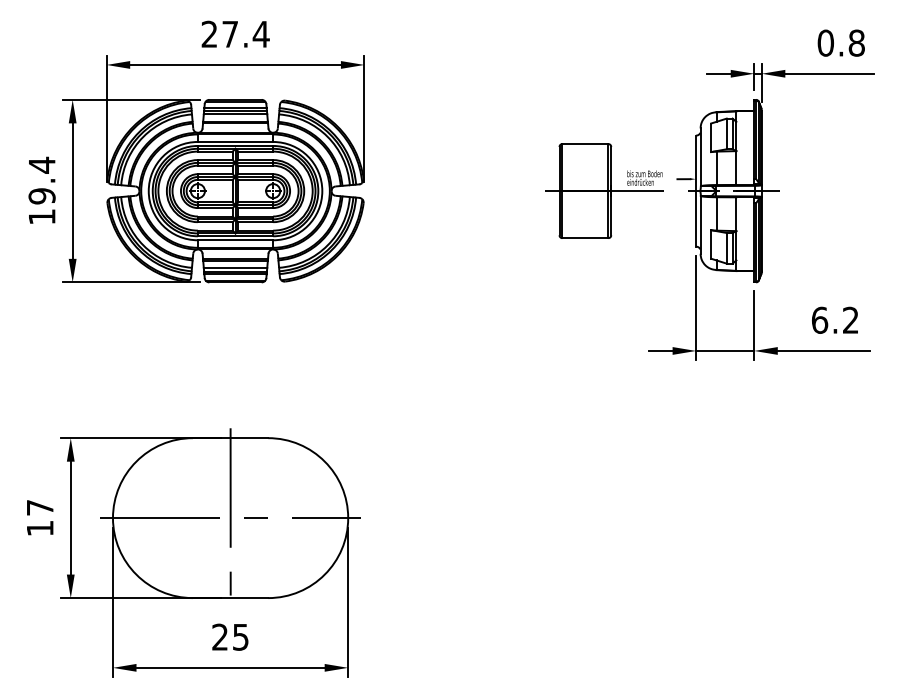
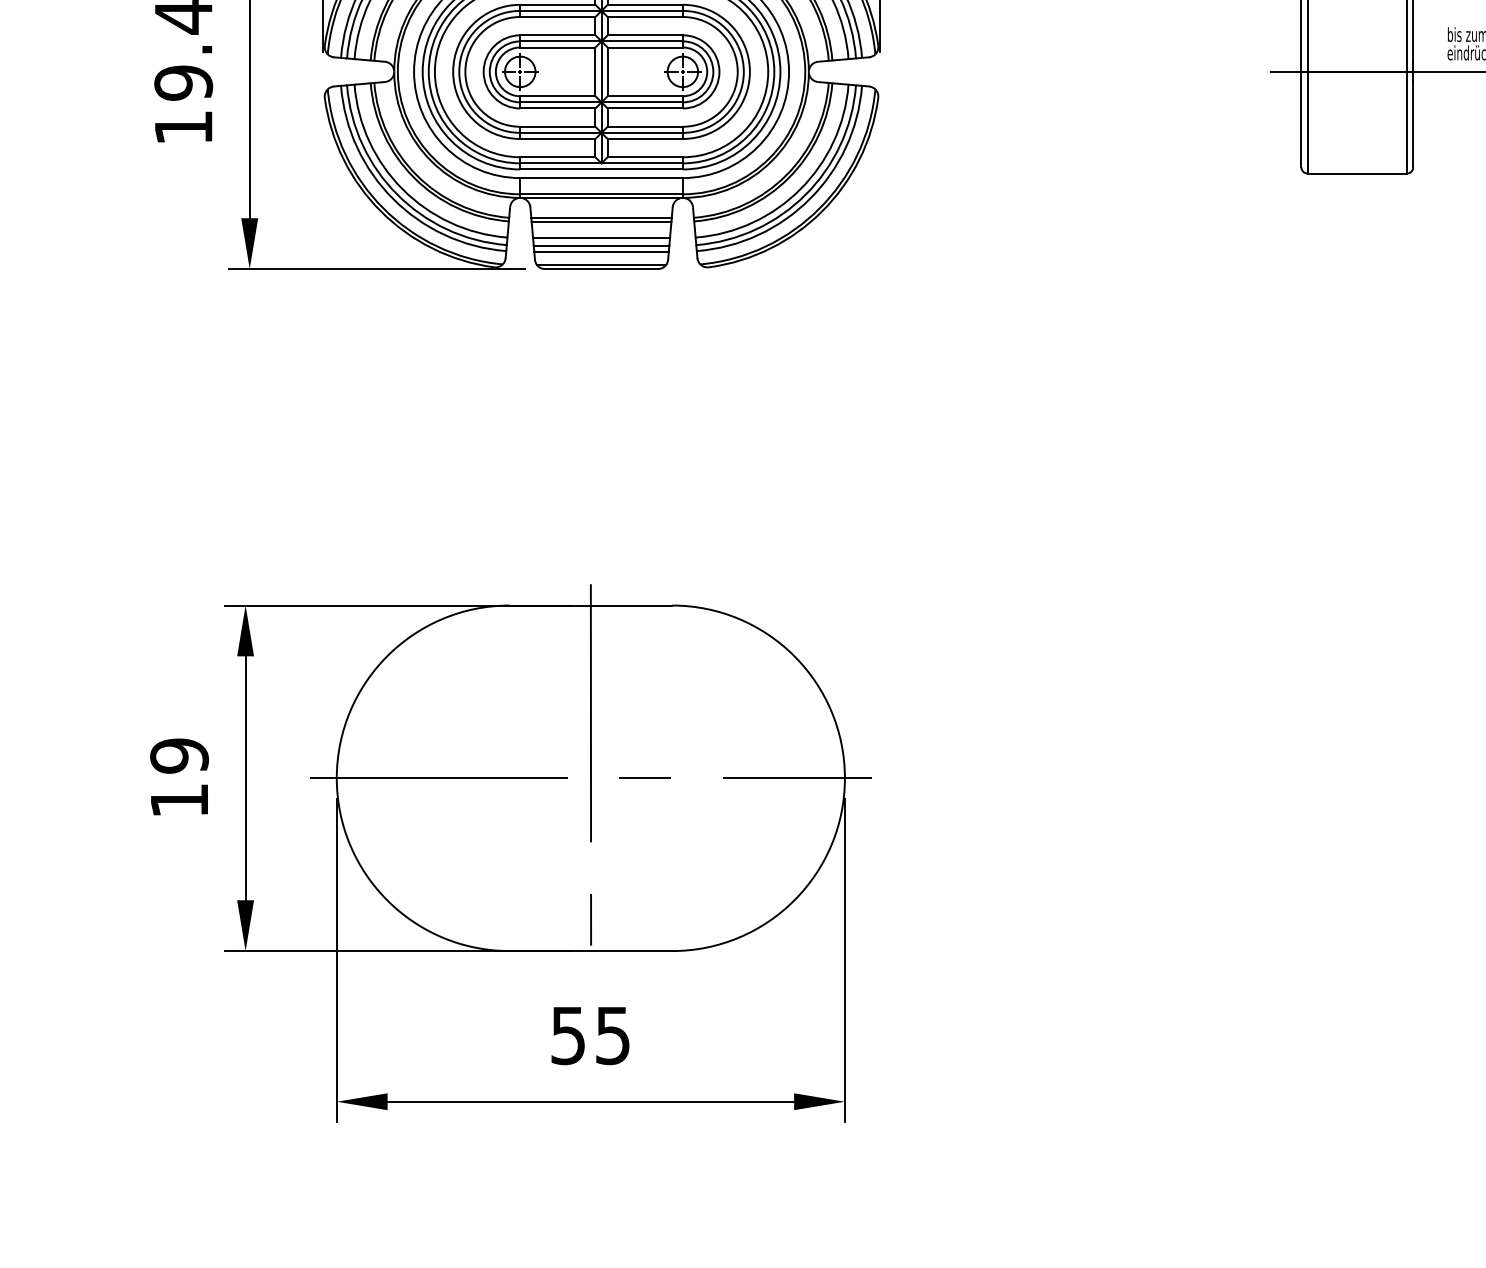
text: (39, 507) -> (178, 755), 17 -> 19
text: (219, 636) -> (566, 1034), 25 -> 55

